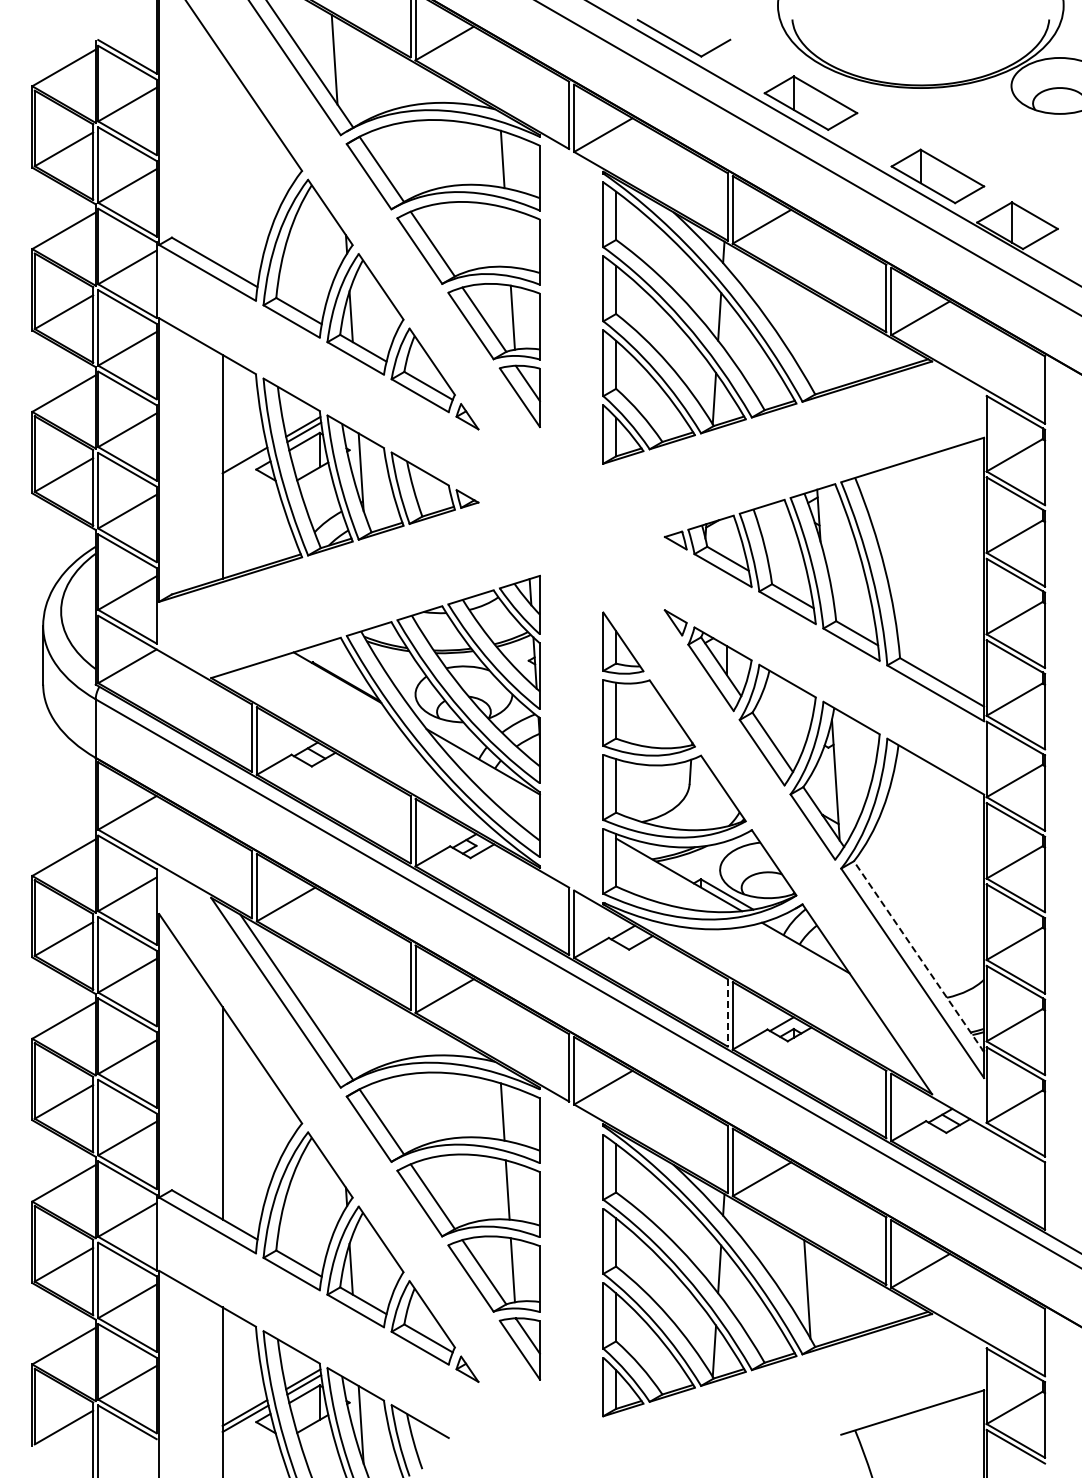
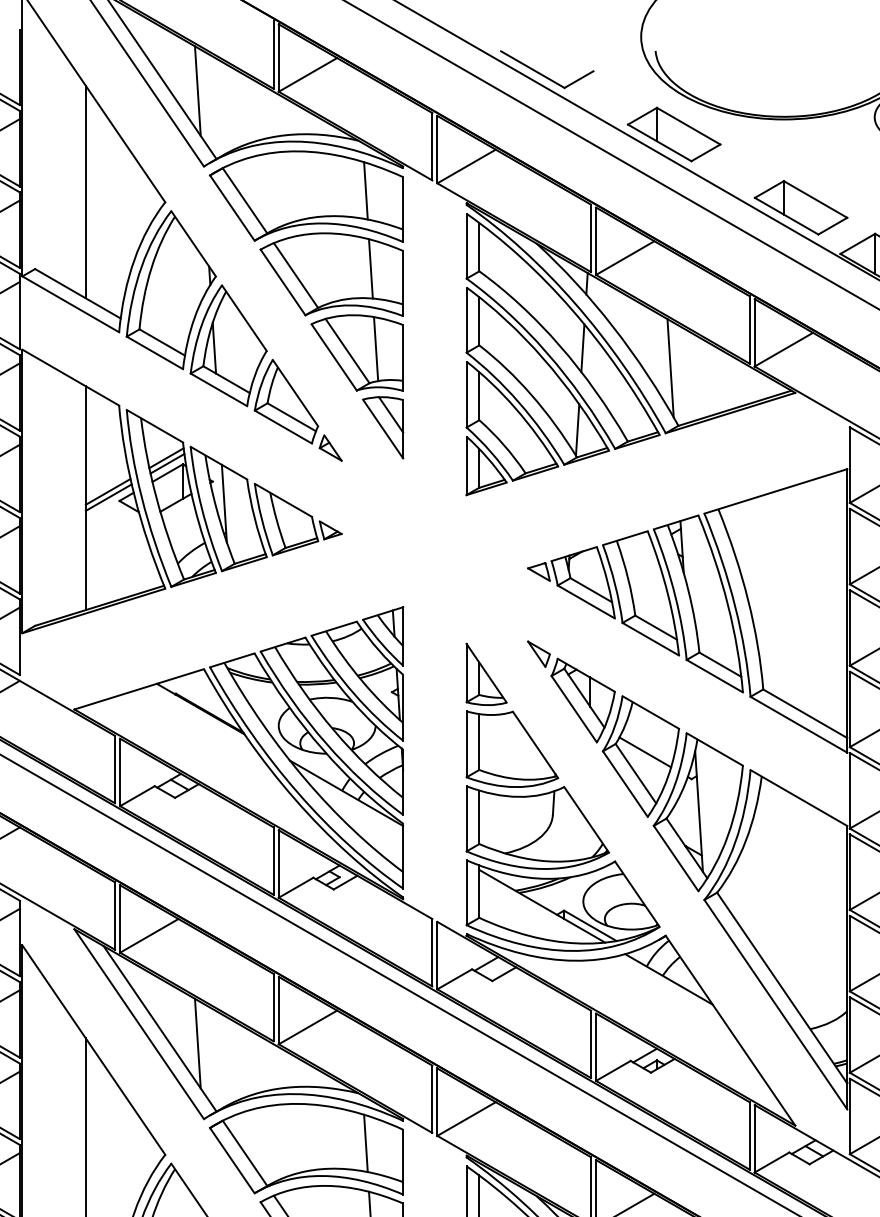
line: (222, 160) -> (85, 191), added
line: (507, 237) -> (370, 268), added
line: (807, 336) -> (670, 367), added
line: (245, 466) -> (108, 497), added
line: (781, 720) -> (644, 751), added
line: (919, 956) -> (782, 987), dashed -> solid
line: (334, 1012) -> (197, 1043), added
line: (727, 1012) -> (590, 1043), dashed -> solid

